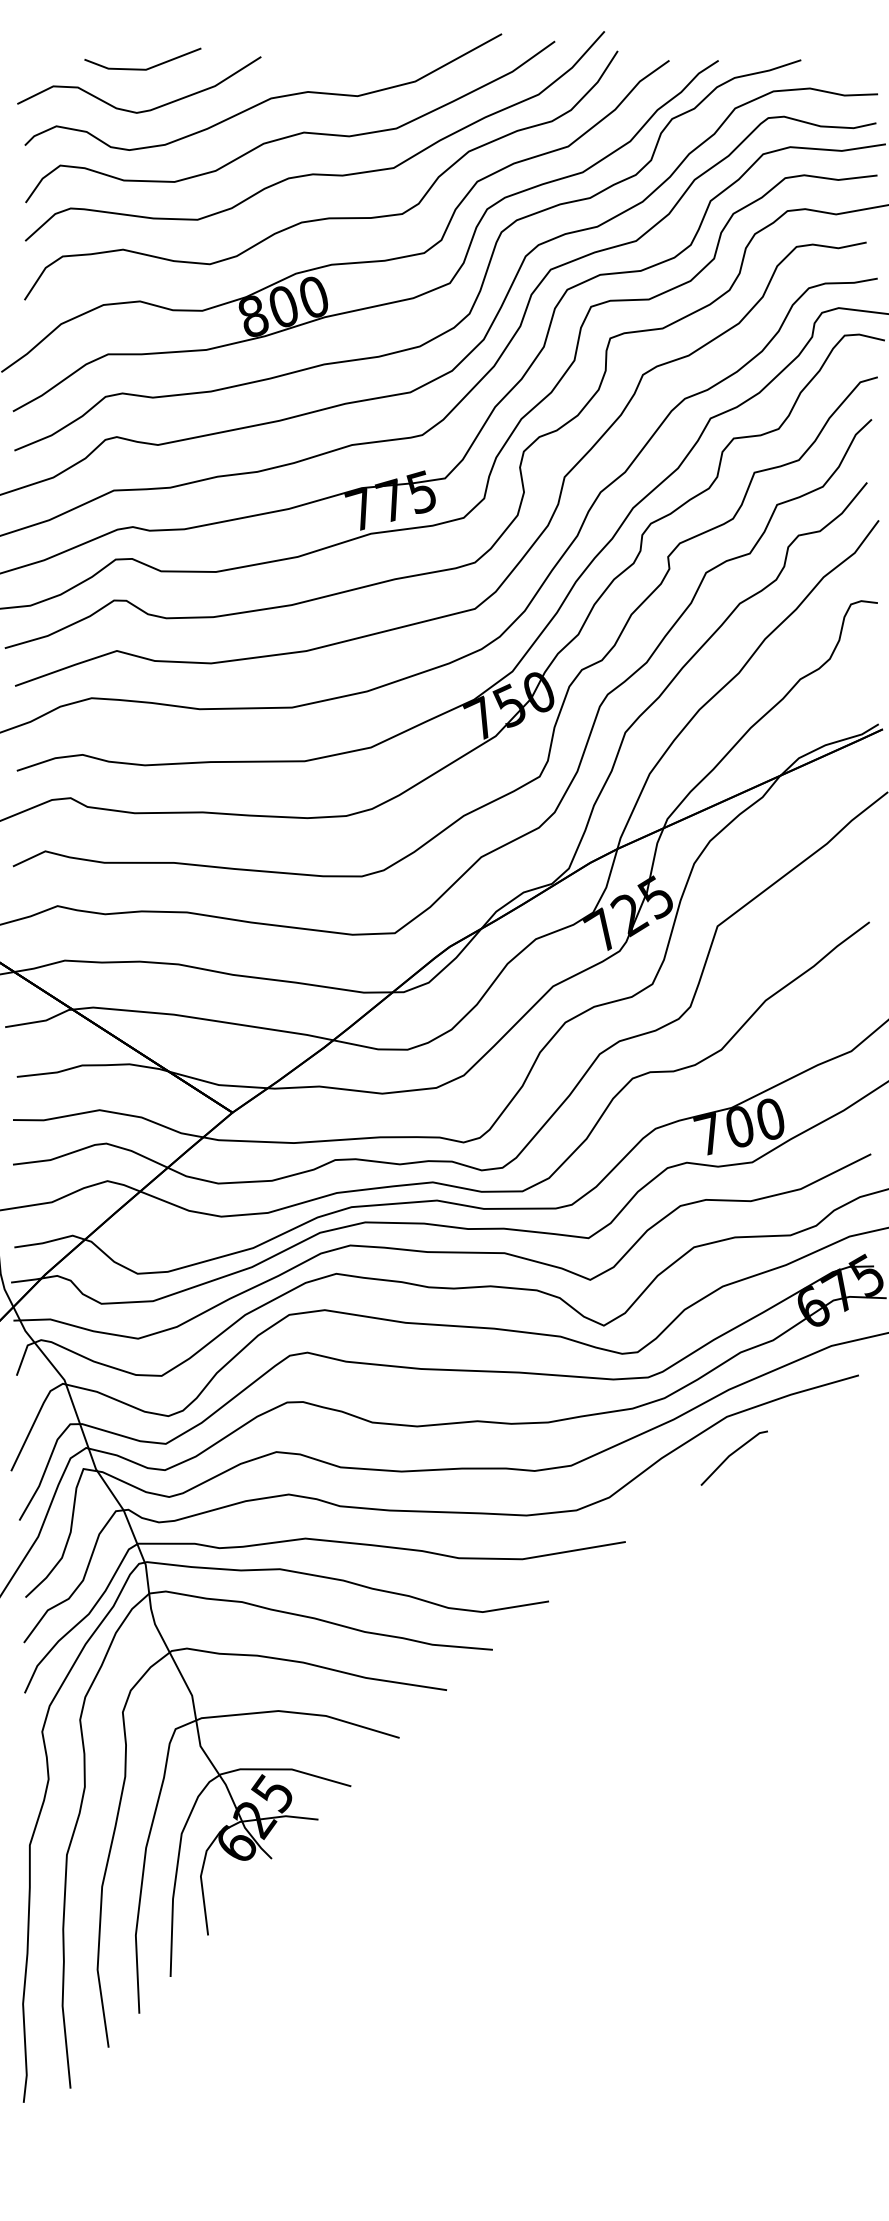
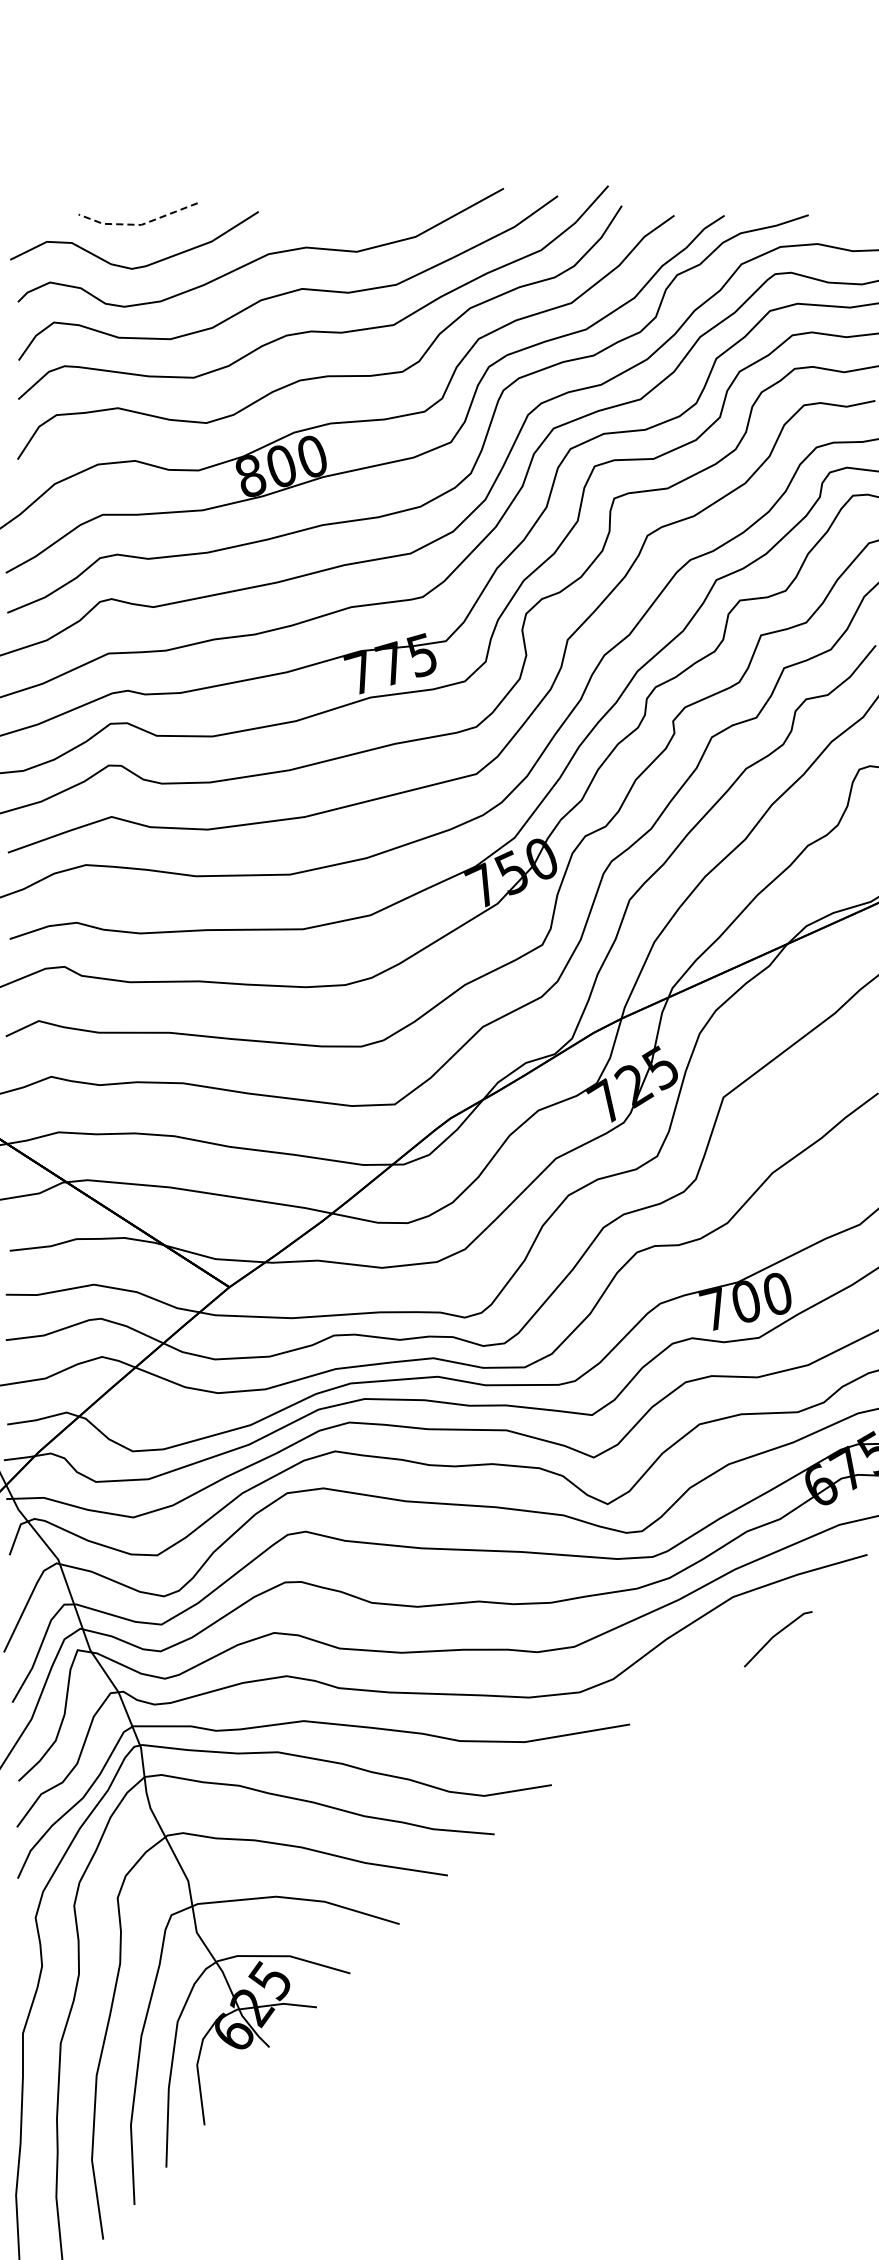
line: (144, 69) -> (139, 224), solid -> dashed
line: (731, 1455) -> (775, 1636), moved

